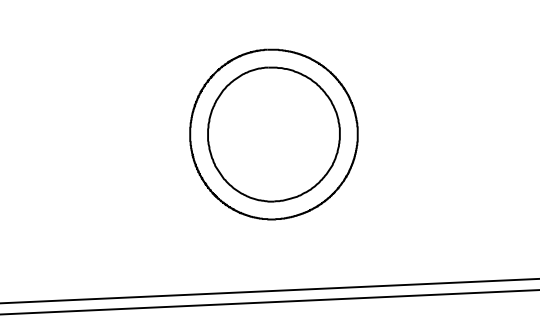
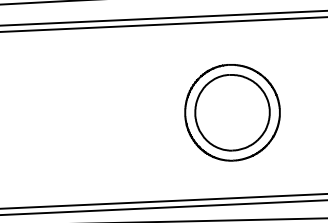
part: (273, 134) -> (232, 112), moved

